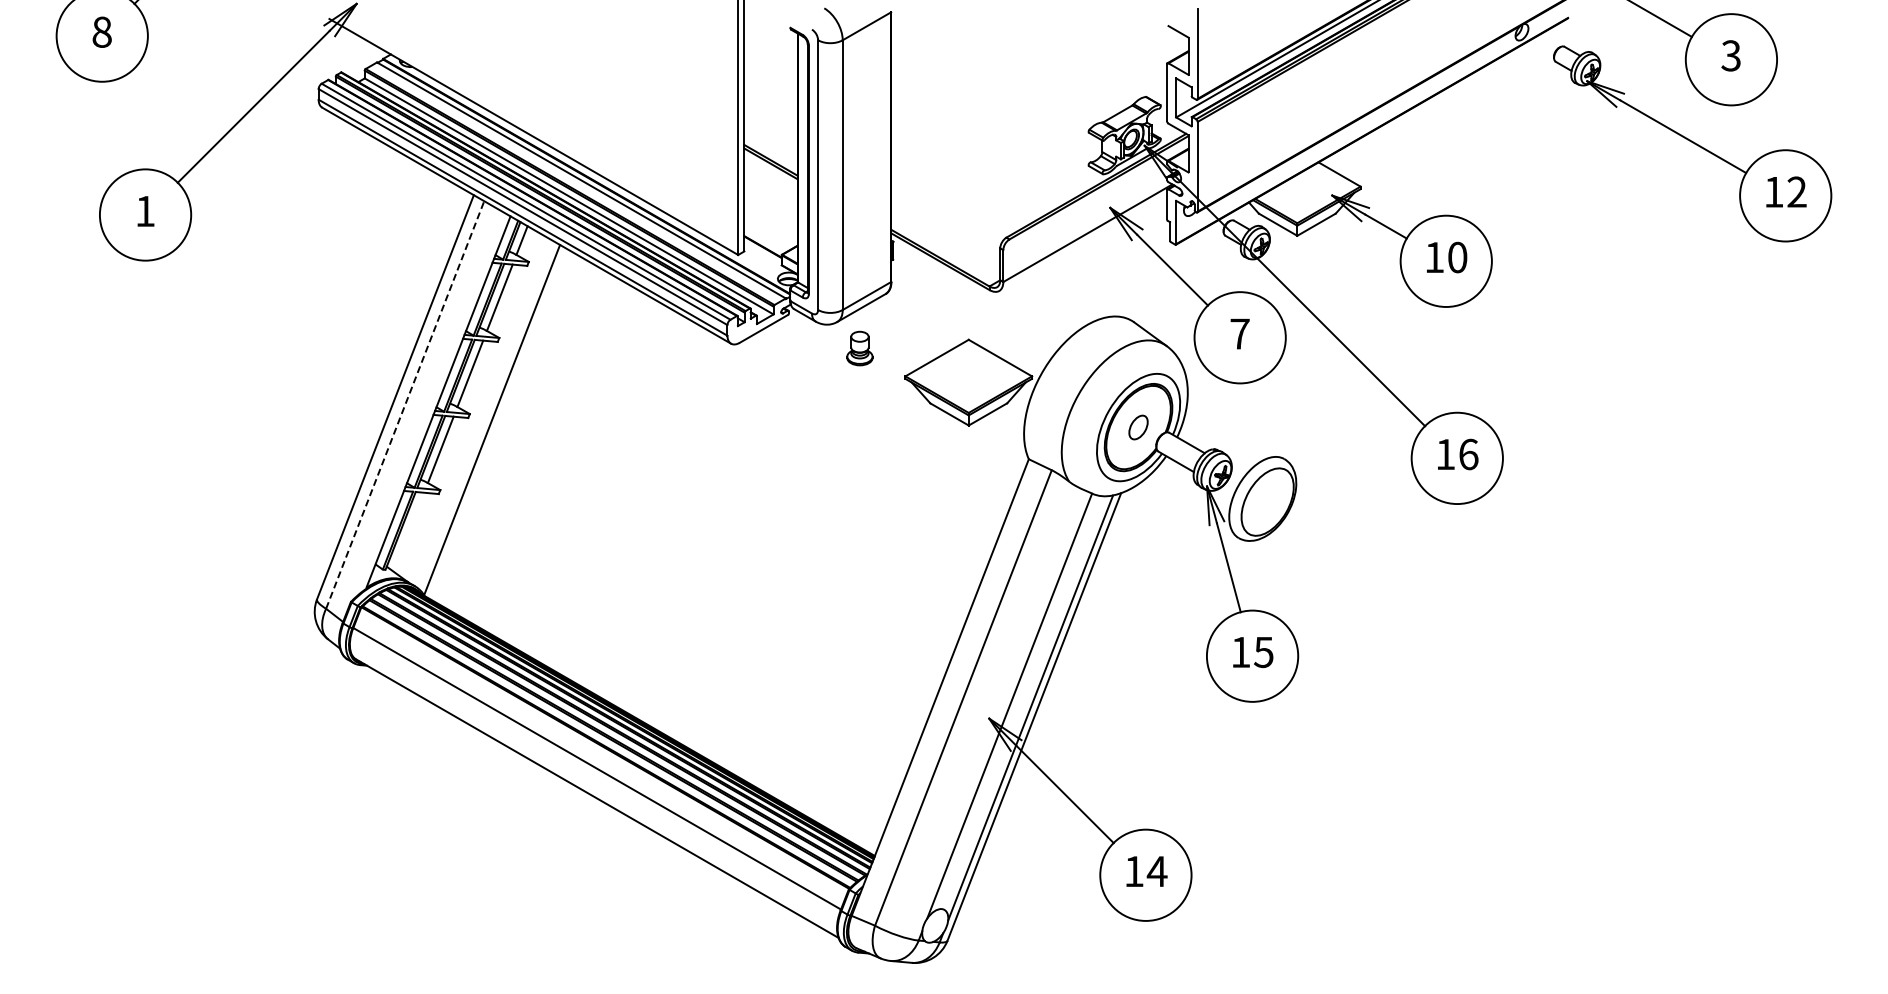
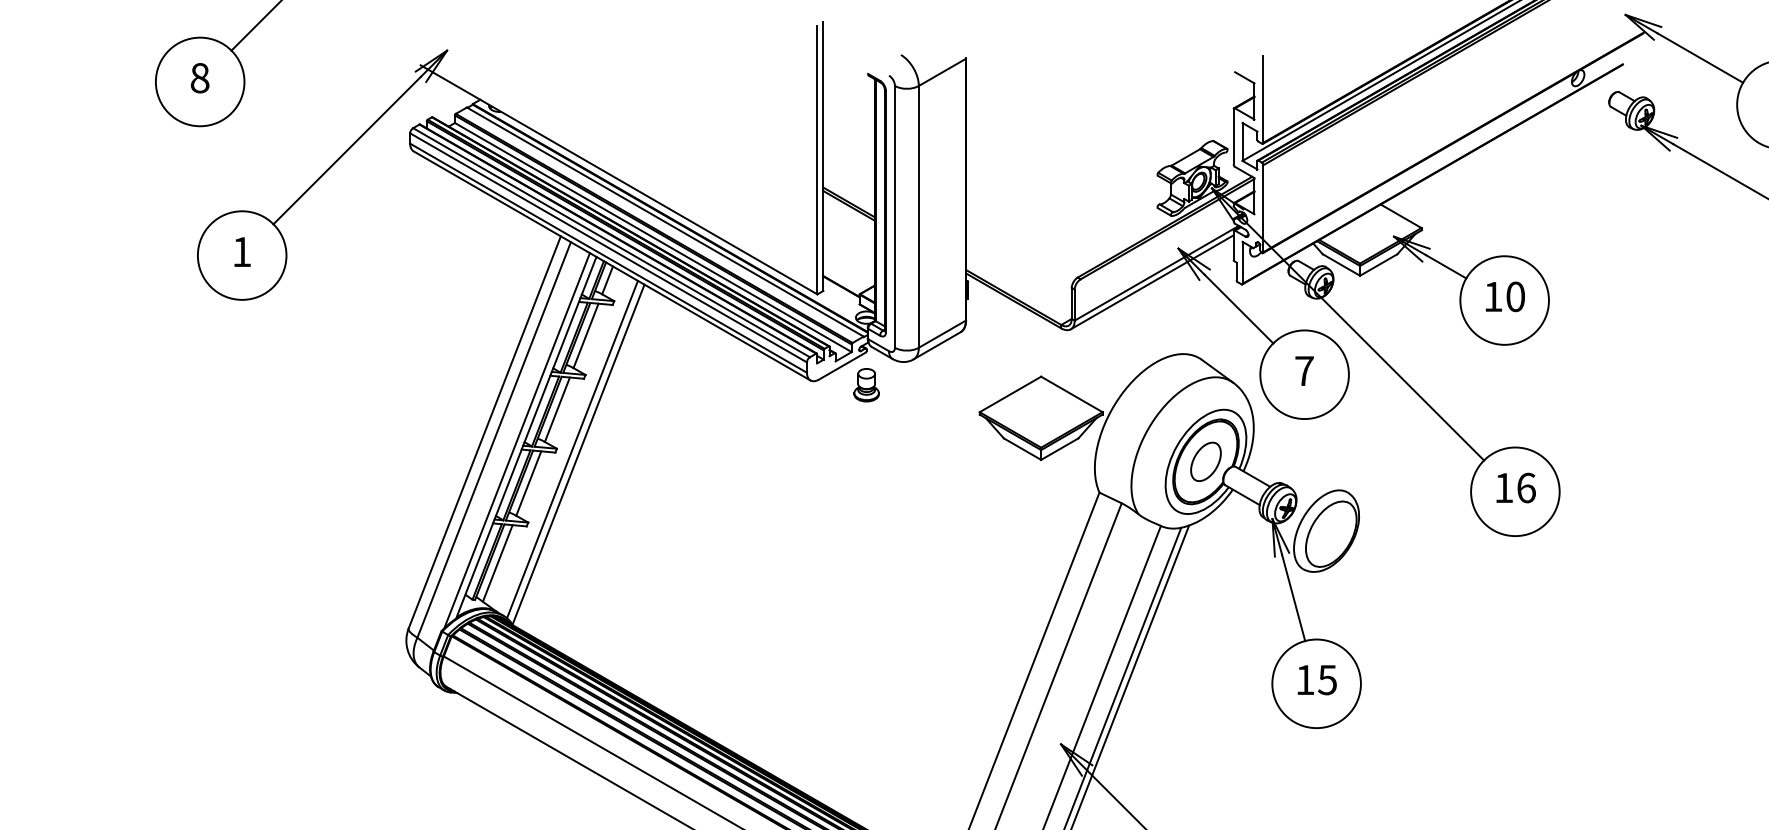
line: (1083, 242) -> (1152, 282), added
part: (859, 348) -> (866, 385), moved
line: (405, 405) -> (494, 440), dashed -> solid
line: (428, 405) -> (516, 440), added
line: (485, 414) -> (572, 449), added
part: (1138, 427) -> (1205, 461), size x1.67
line: (408, 531) -> (497, 562), added

